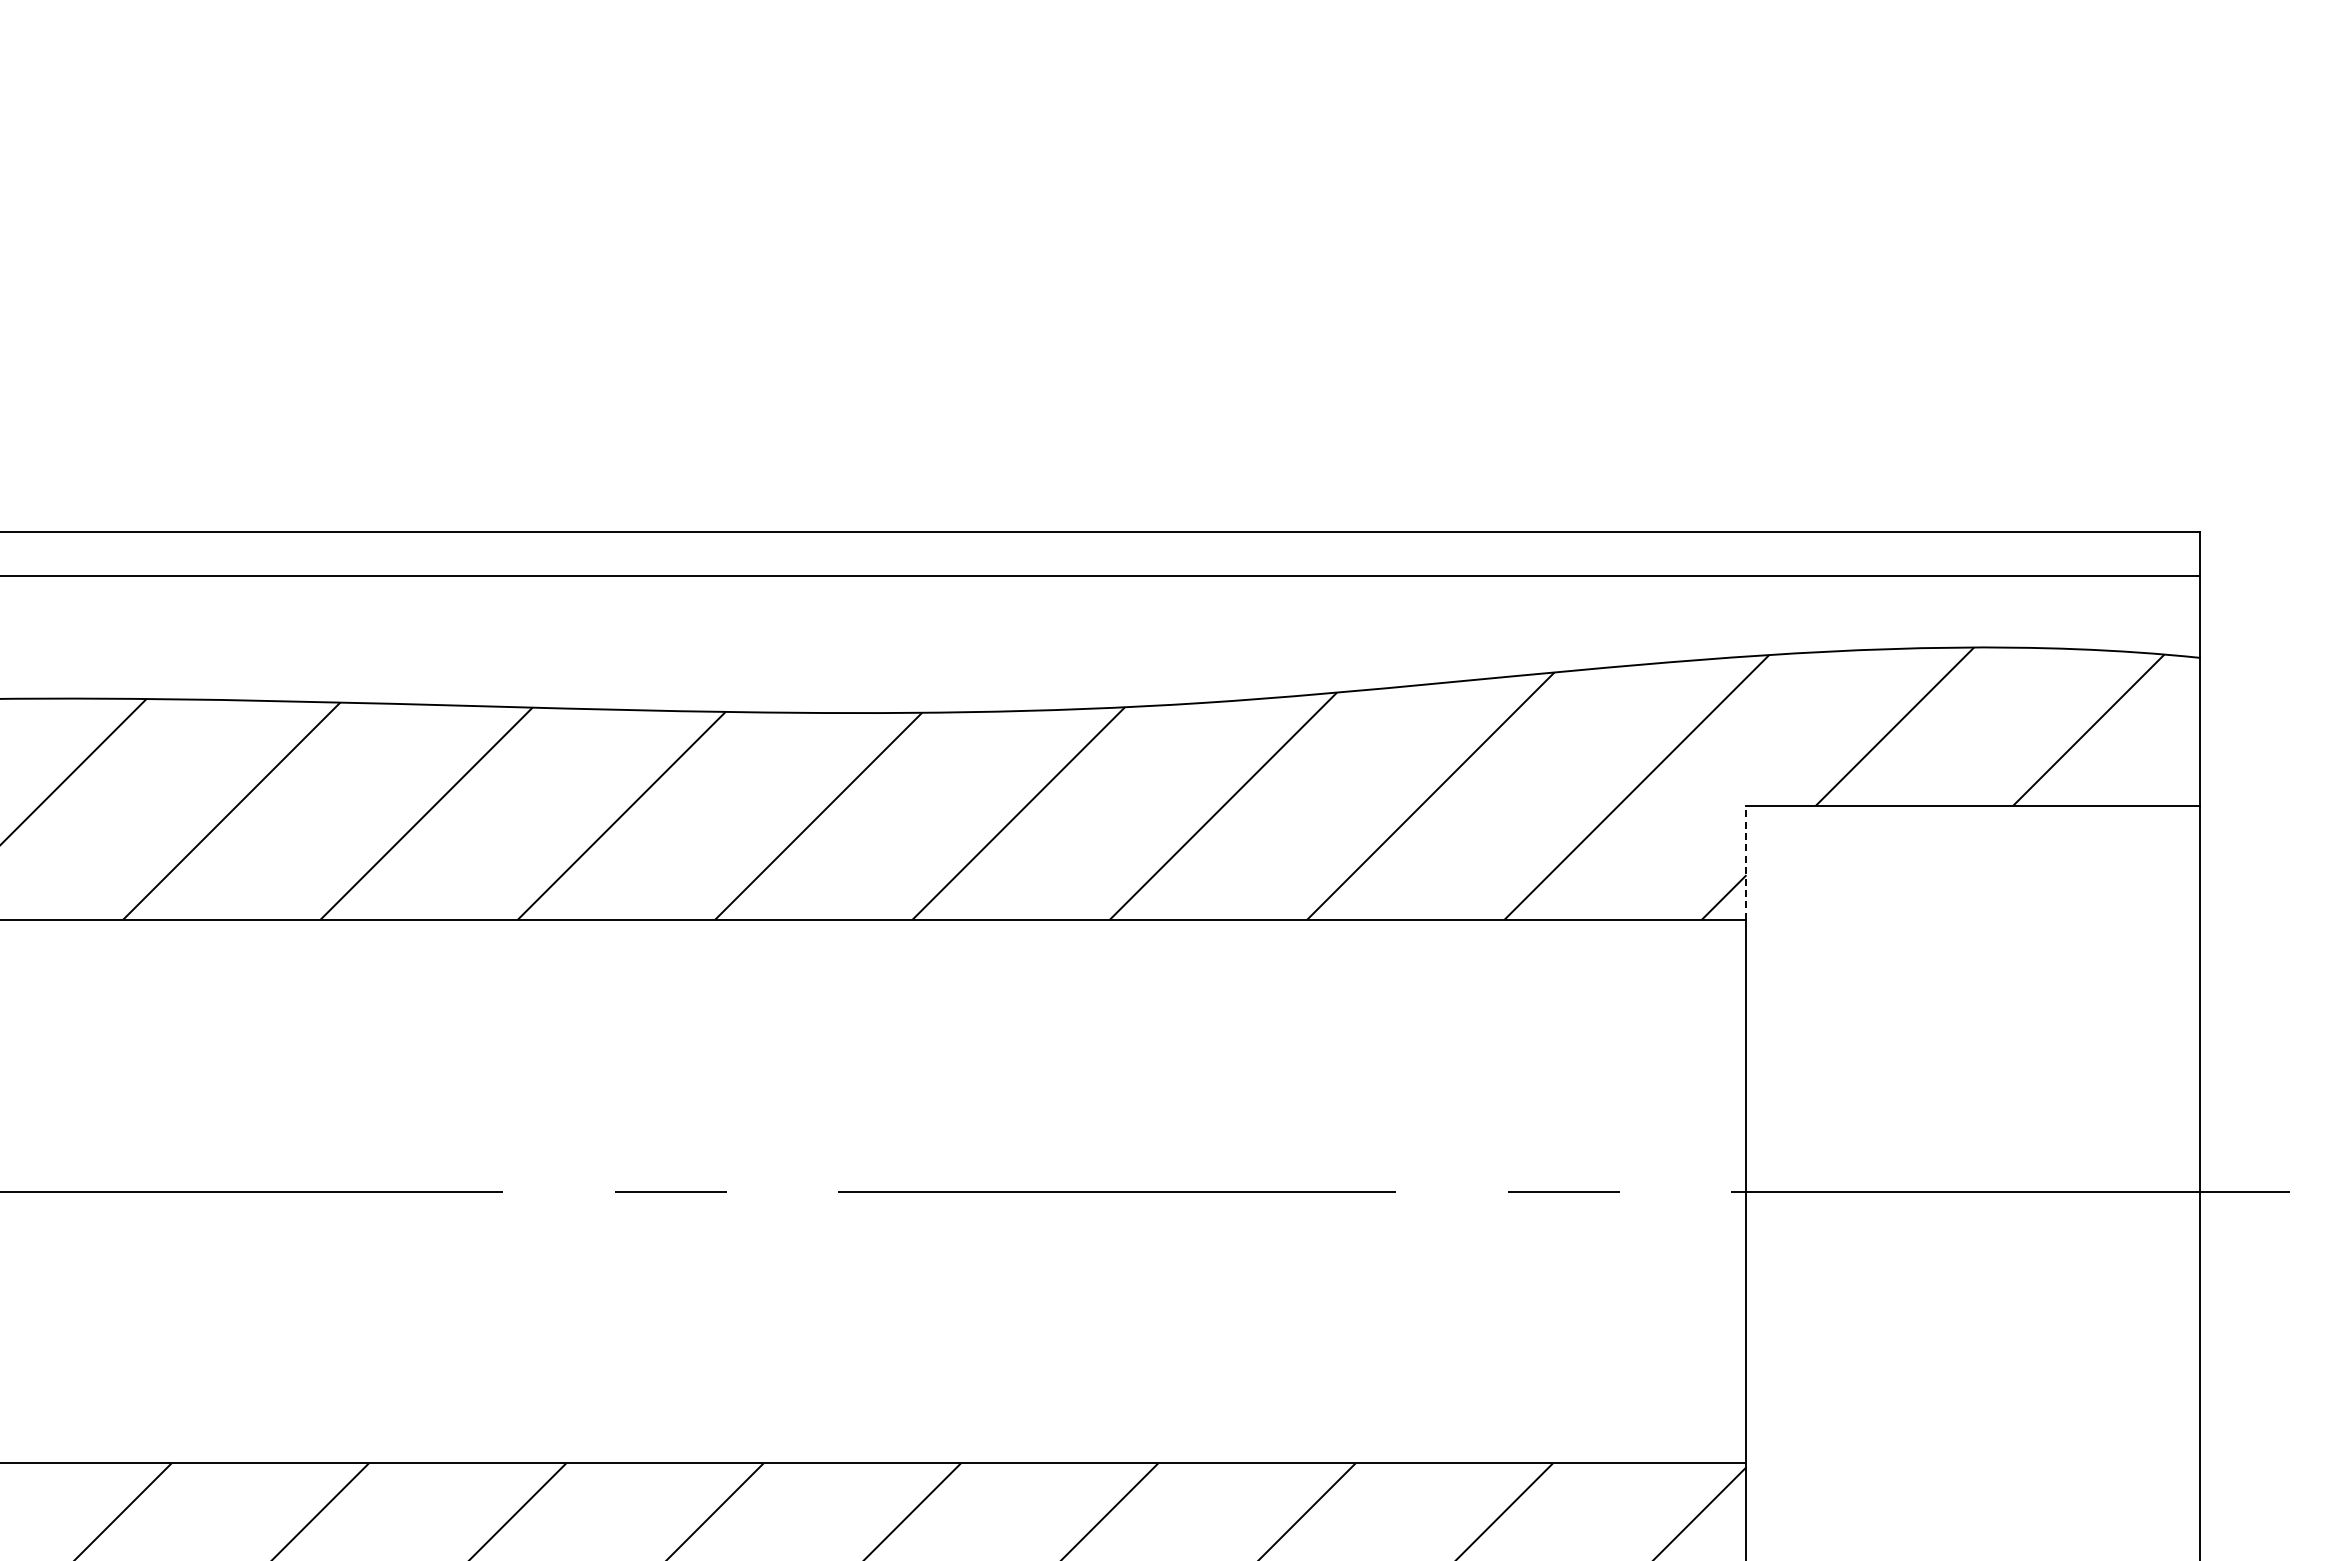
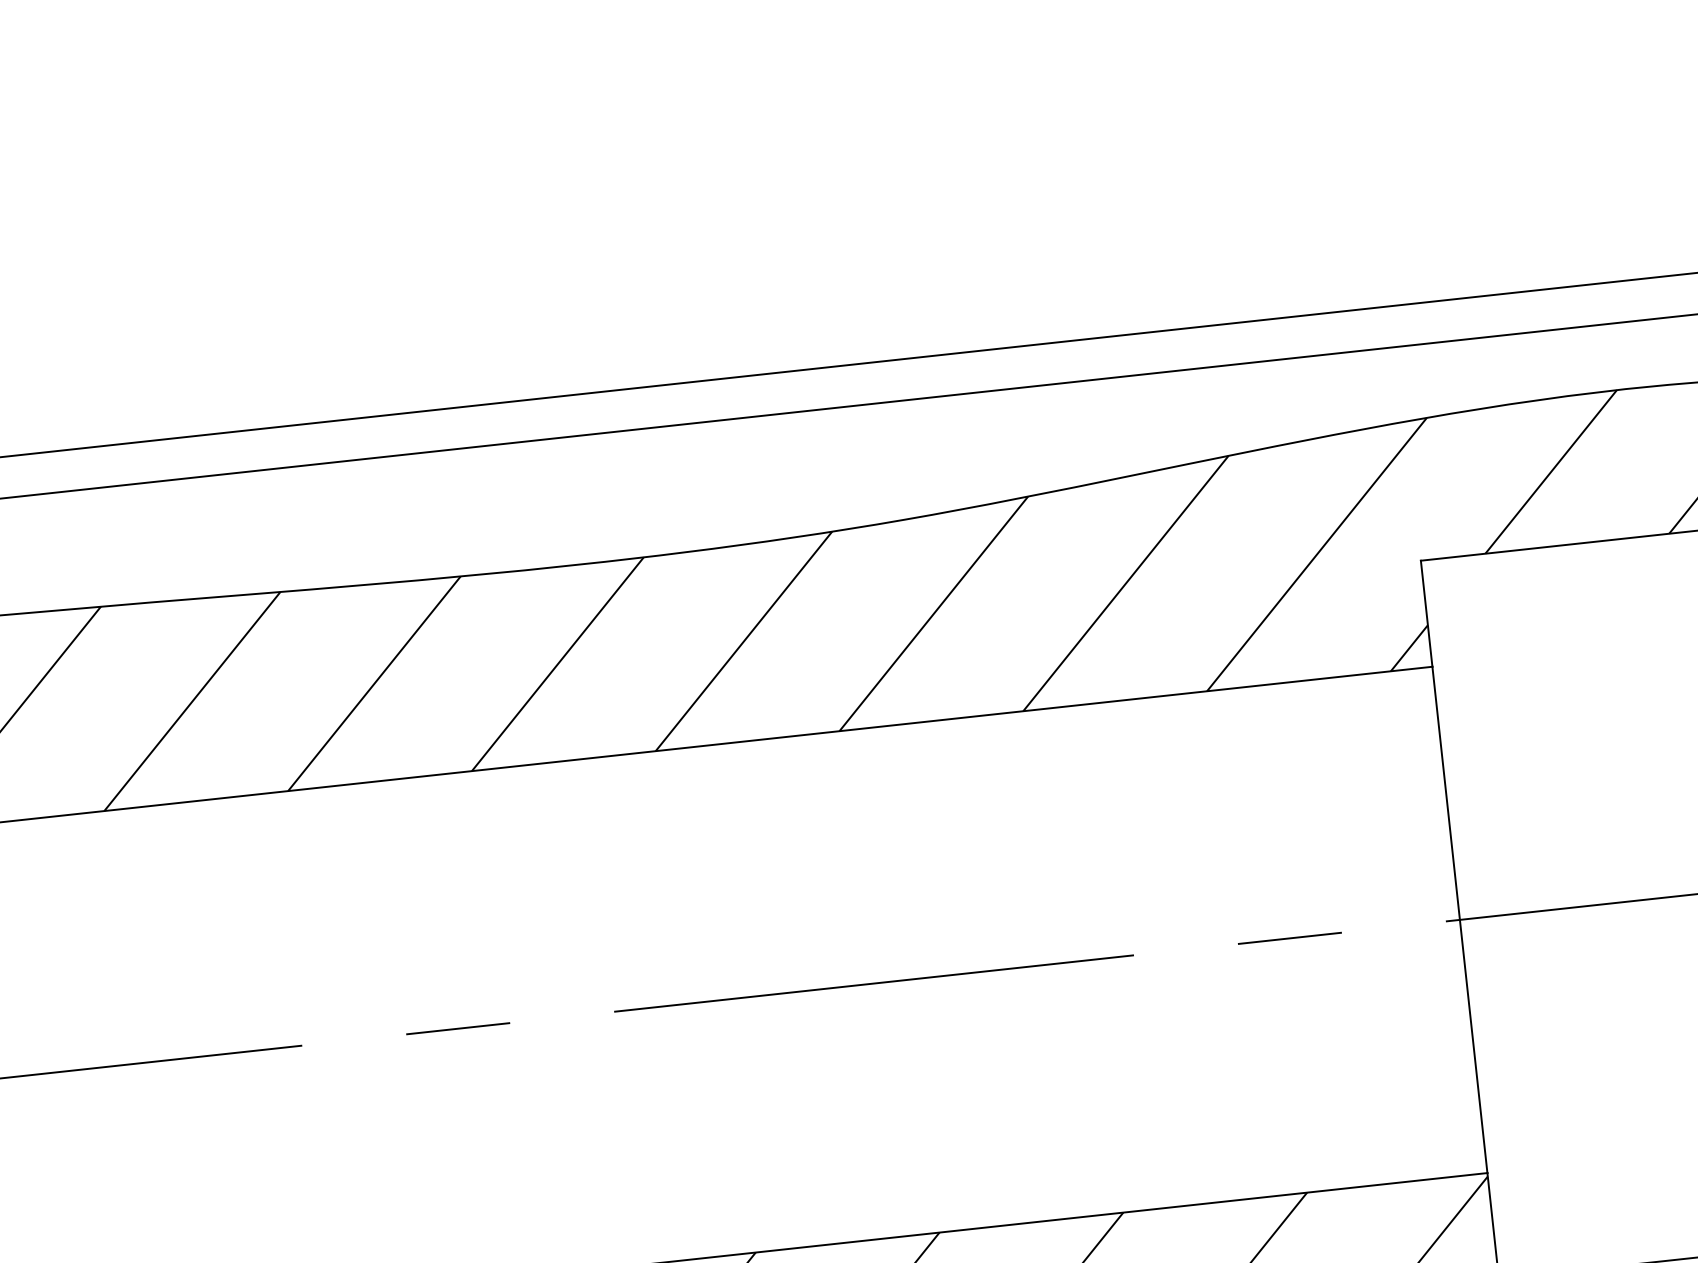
line: (1746, 862) -> (1426, 613), dashed -> solid

